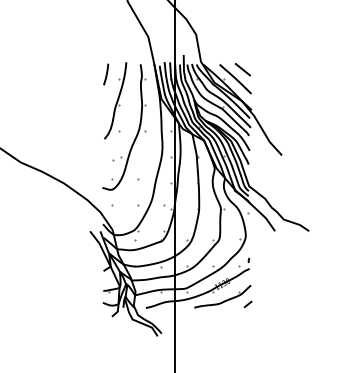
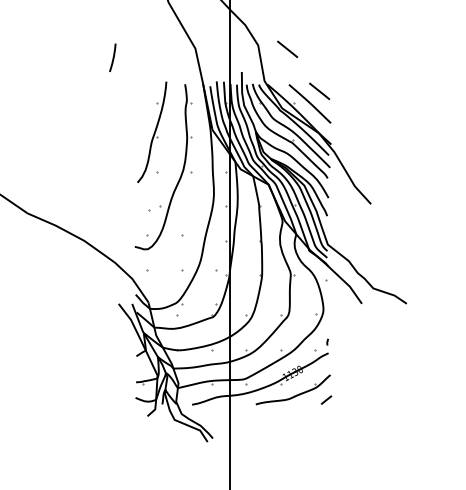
line: (218, 37) -> (287, 49), added
line: (105, 74) -> (112, 57), moved

